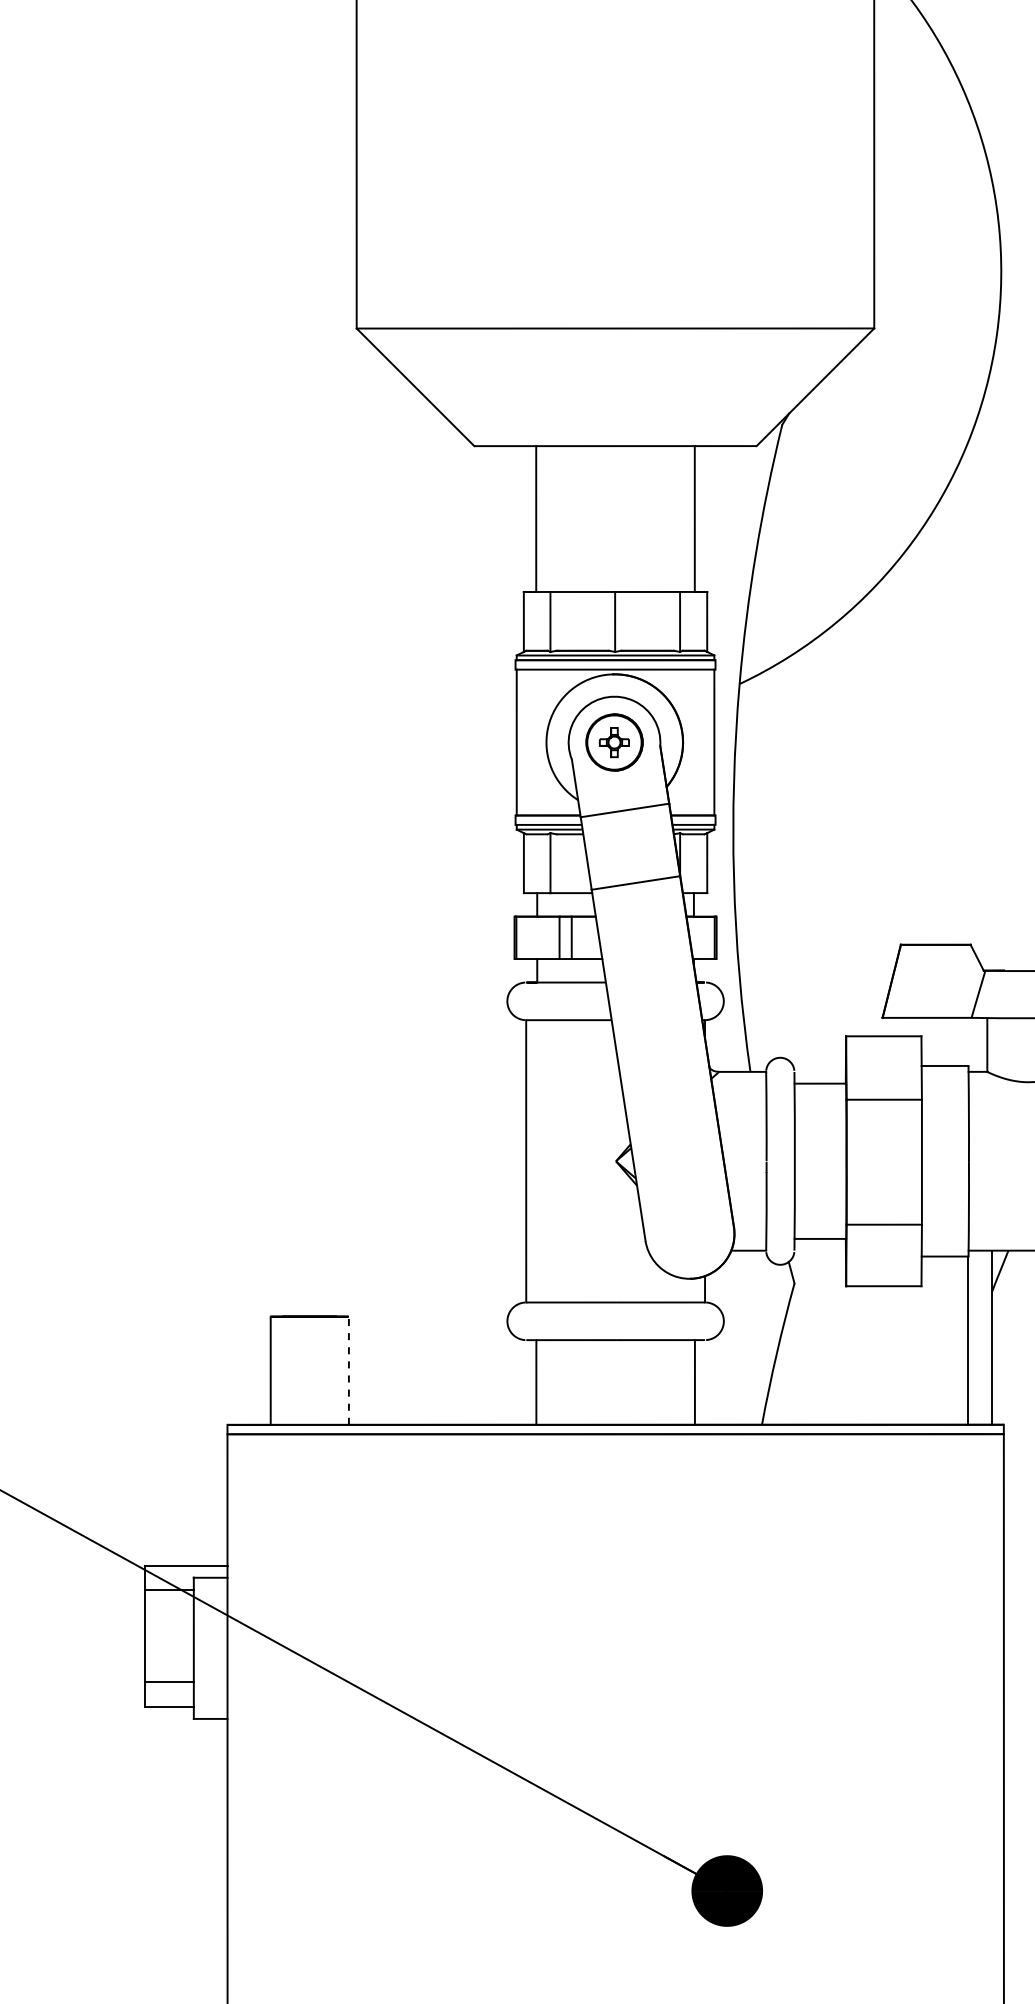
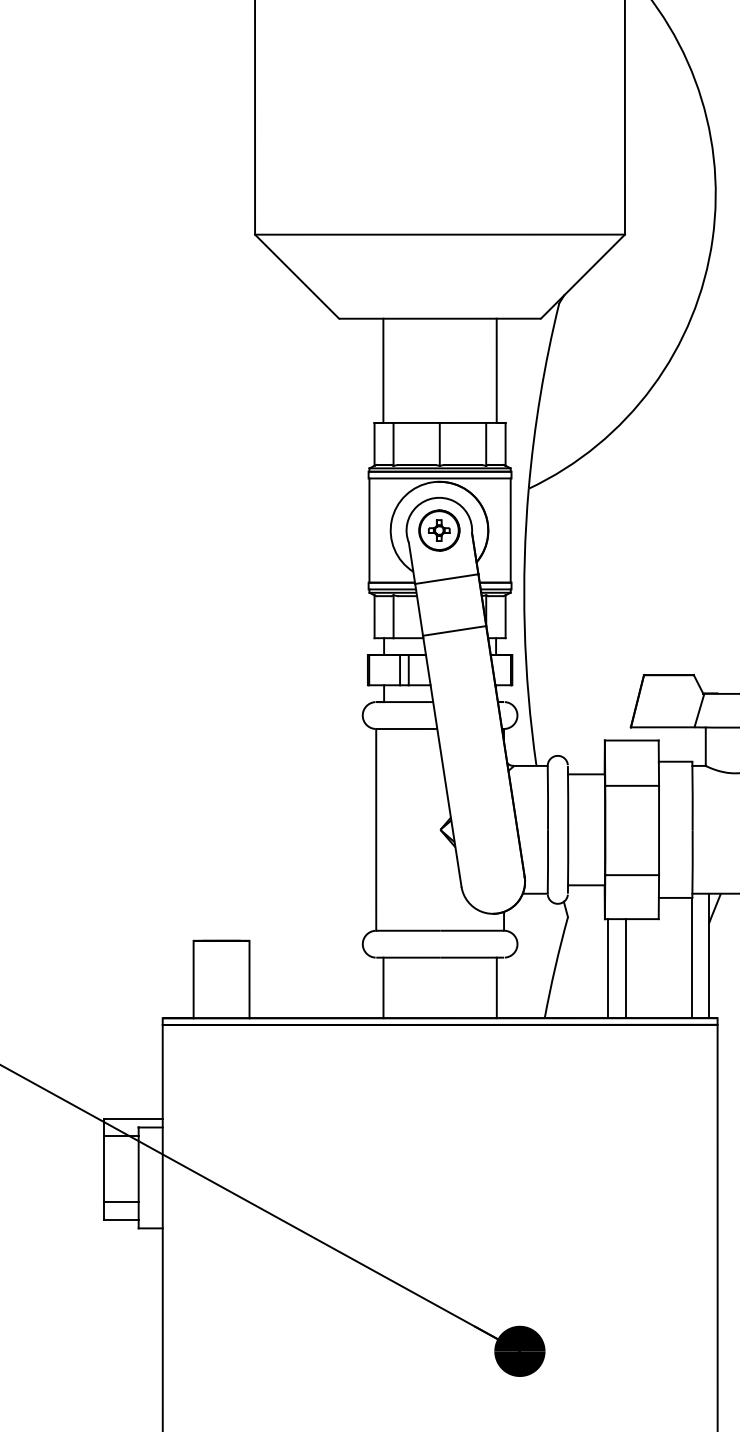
line: (850, 1355) -> (607, 968), added
line: (875, 1355) -> (625, 968), added
line: (348, 1370) -> (249, 979), dashed -> solid

